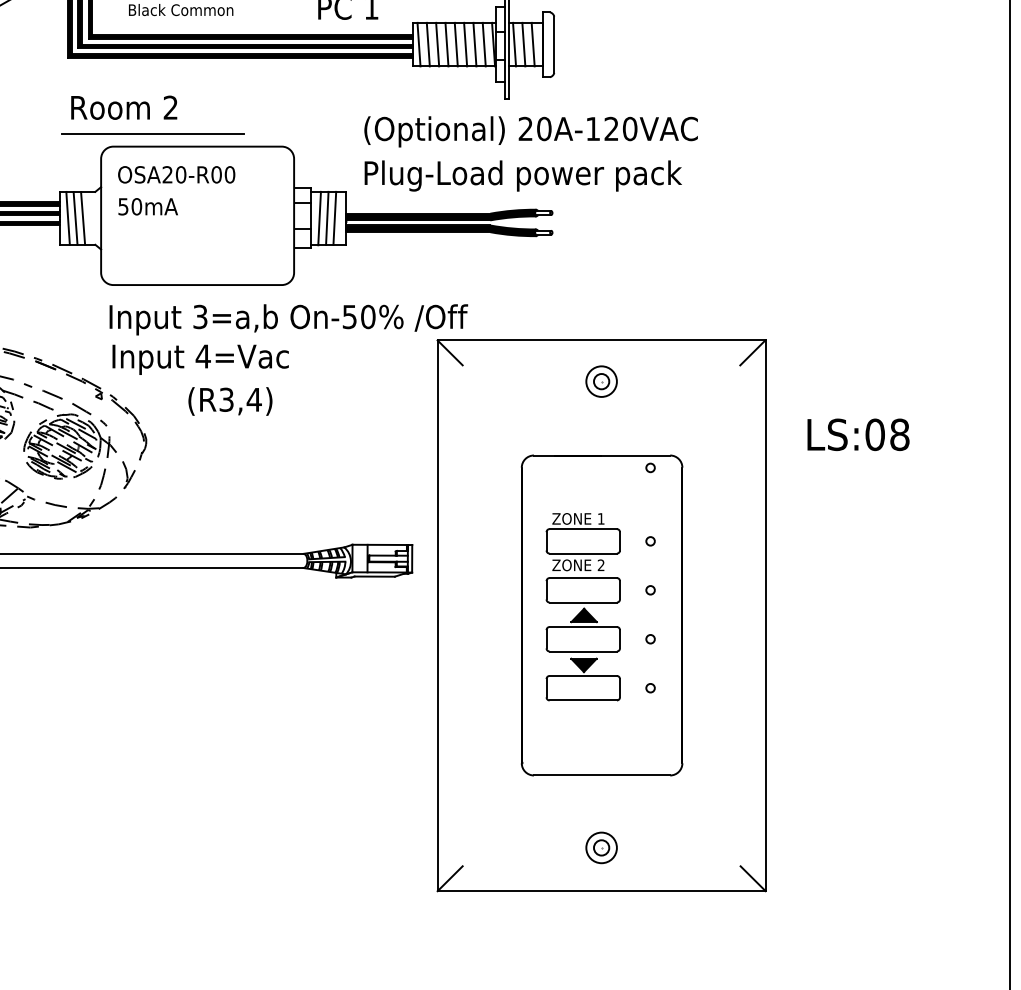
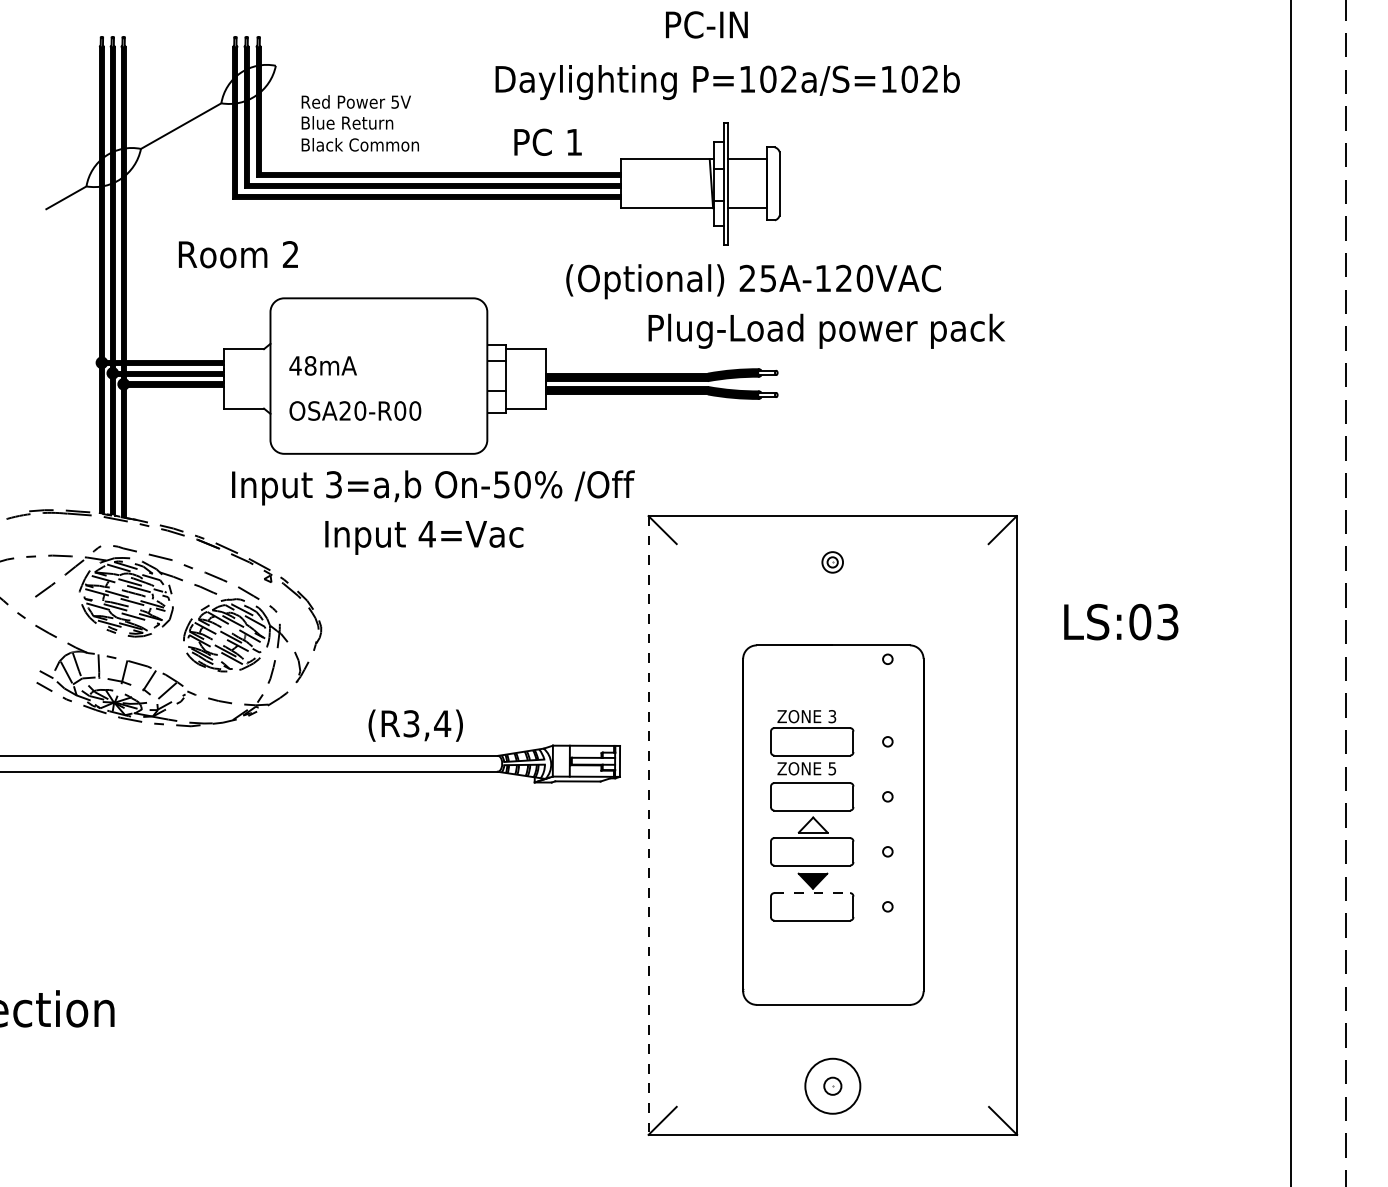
line: (418, 44) -> (627, 183), removed
line: (427, 44) -> (637, 183), removed
line: (437, 44) -> (648, 183), removed
line: (446, 44) -> (658, 183), removed
line: (456, 44) -> (669, 183), removed
line: (465, 44) -> (679, 183), removed
line: (474, 44) -> (690, 183), removed
line: (483, 44) -> (700, 183), removed
line: (514, 44) -> (734, 183), removed
line: (523, 44) -> (745, 183), removed
line: (532, 44) -> (755, 183), removed
text: (123, 107) -> (237, 254), moved
text: (544, 128) -> (768, 278), 20A-120VAC -> 25A-120VAC
line: (152, 134) -> (328, 284), removed
text: (176, 174) -> (355, 410), moved
text: (523, 175) -> (826, 330), moved
text: (129, 206) -> (302, 365), 50mA -> 48mA
line: (68, 217) -> (233, 378), removed
line: (75, 217) -> (241, 378), removed
line: (82, 217) -> (249, 378), removed
line: (327, 217) -> (524, 378), removed
line: (334, 217) -> (532, 378), removed
line: (319, 218) -> (515, 379), removed
text: (288, 319) -> (433, 487), moved
text: (200, 359) -> (424, 537), moved
part: (601, 381) -> (832, 562), size x0.6
text: (230, 401) -> (415, 725), moved
text: (899, 435) -> (1167, 622), LS:08 -> LS:03
text: (601, 518) -> (832, 716), 1 -> 3
text: (601, 565) -> (832, 768), 2 -> 5
fill: (583, 614) -> (812, 824), removed
line: (437, 616) -> (648, 826), solid -> dashed
line: (583, 676) -> (812, 893), solid -> dashed
circle: (601, 848) -> (832, 1086), size x1.6

